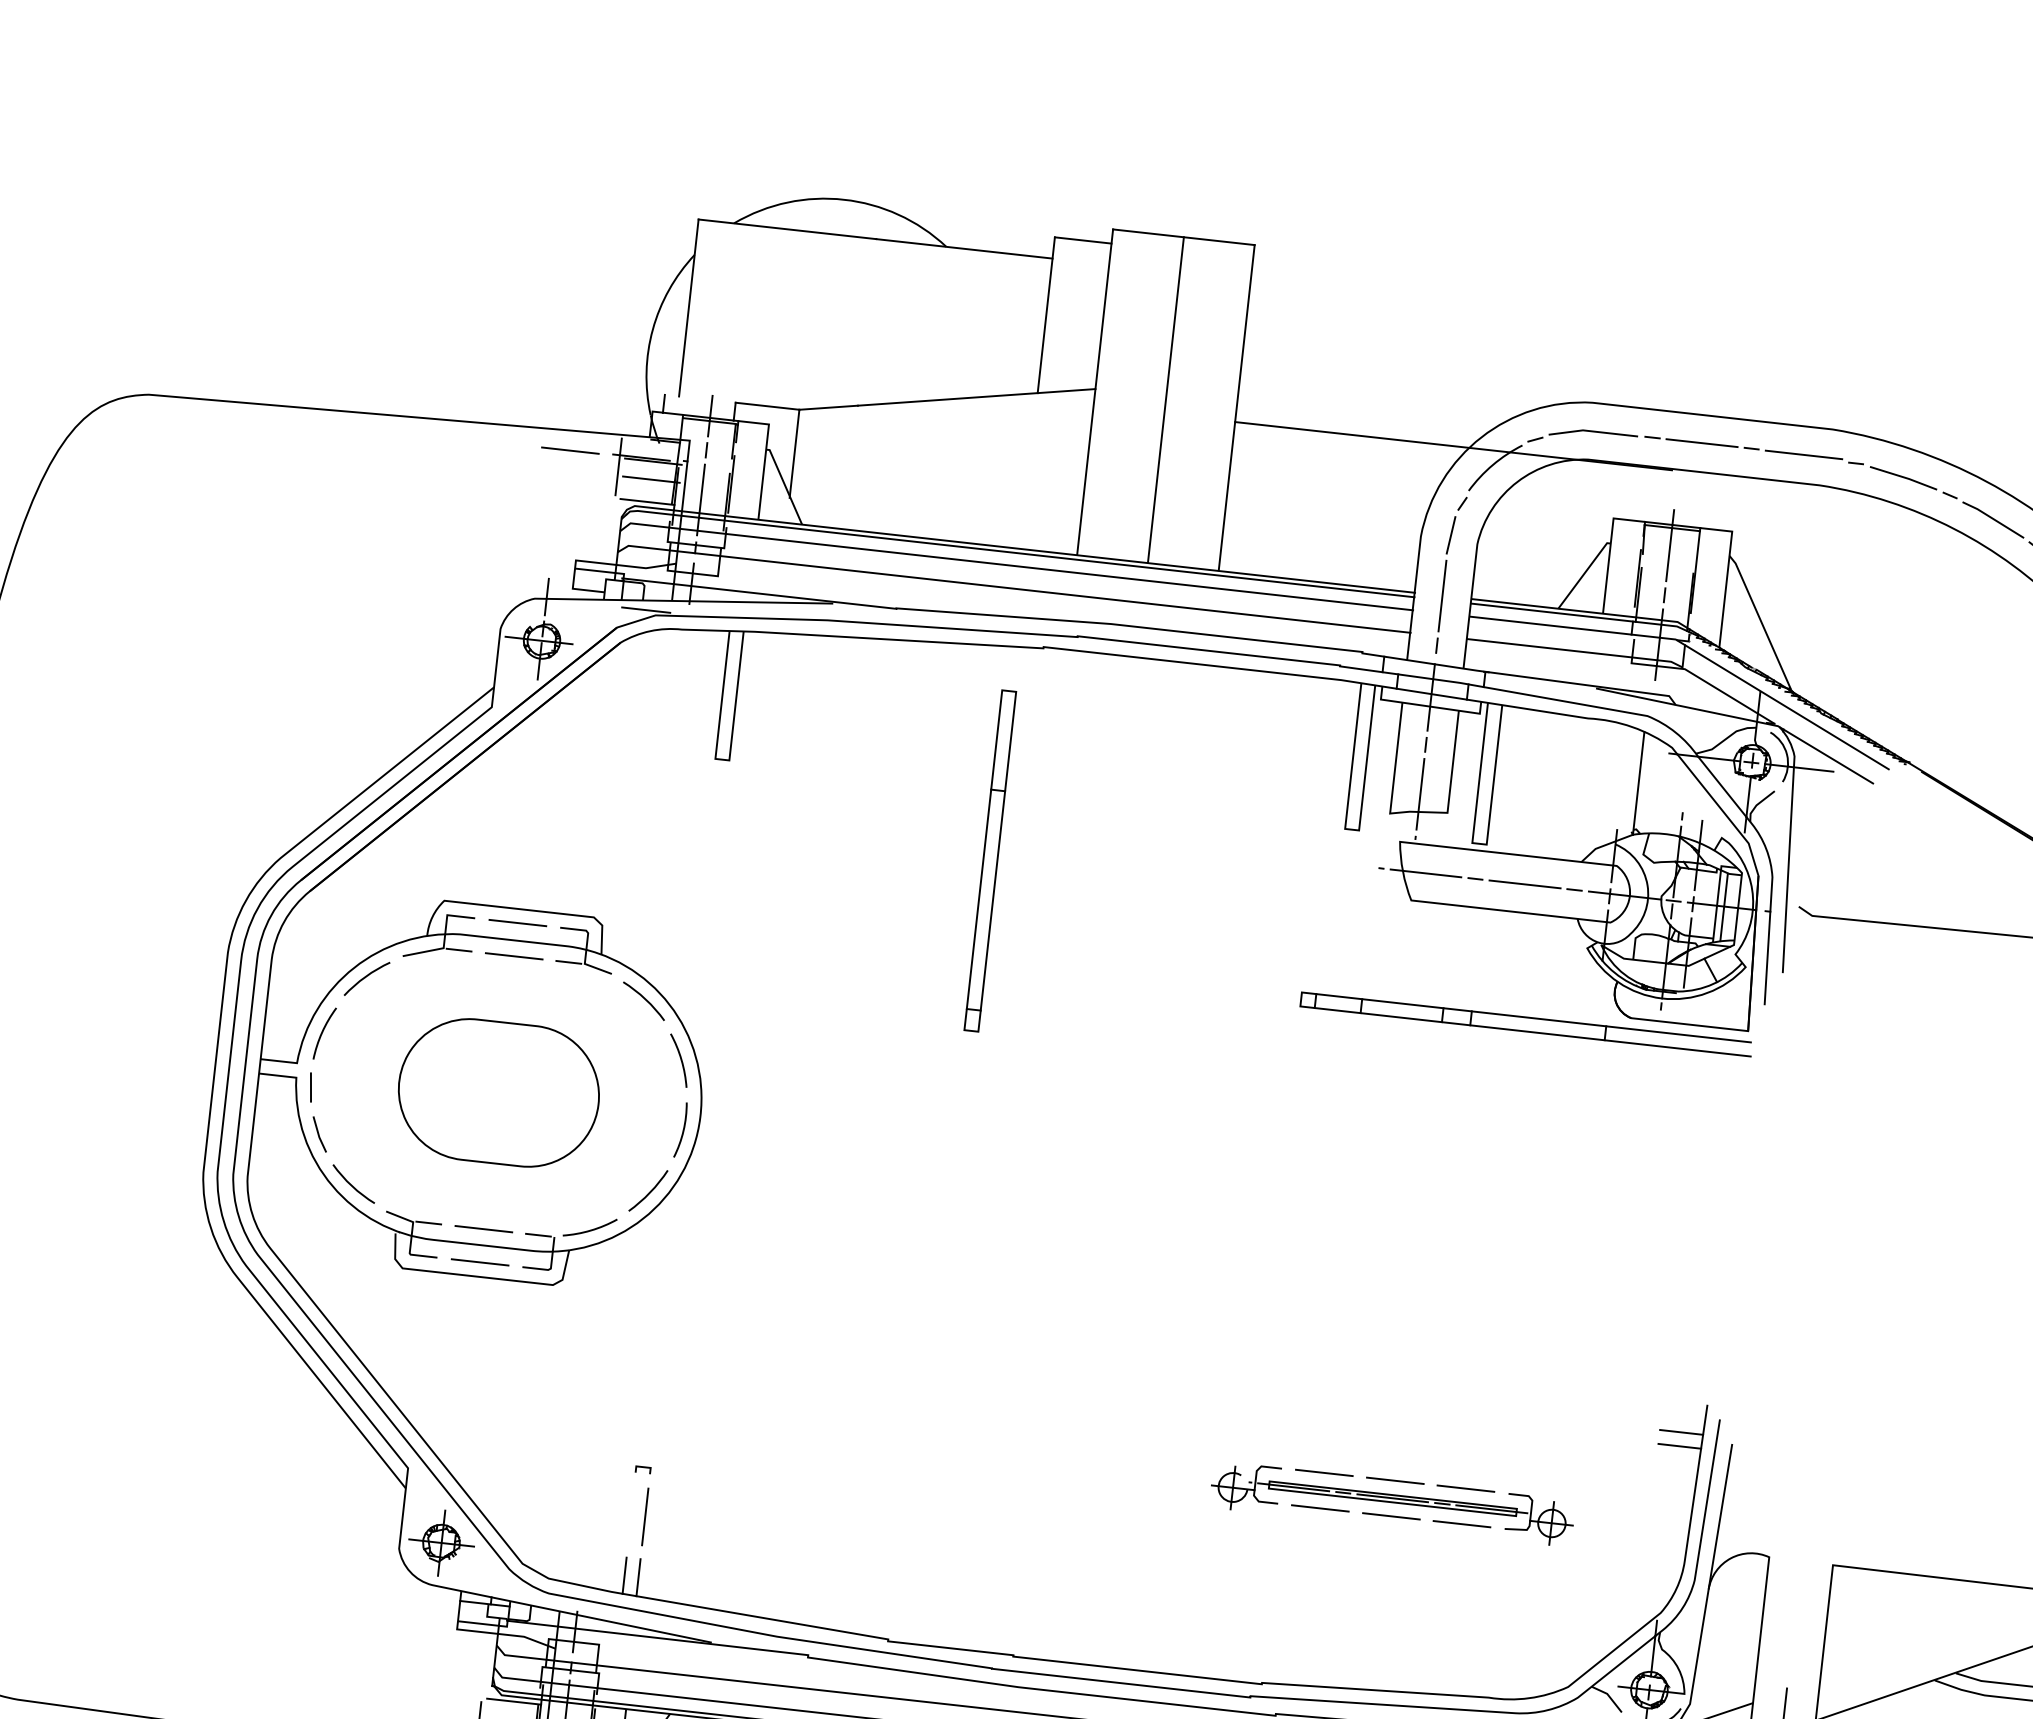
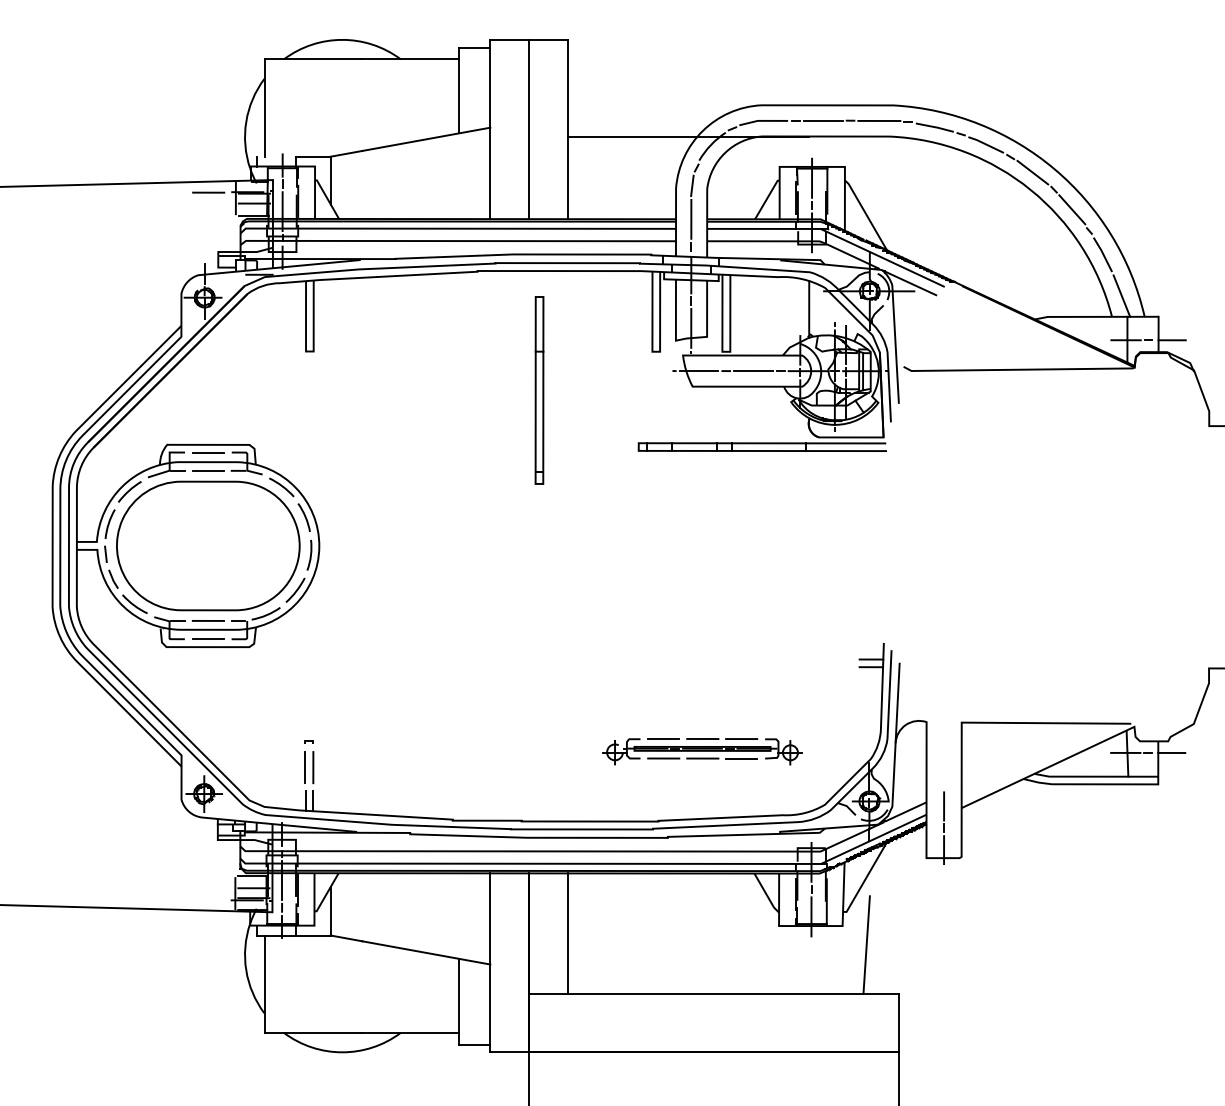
part: (990, 861) -> (539, 390), moved
part: (499, 1092) -> (208, 545), size x1.67
part: (1392, 1503) -> (702, 751), moved
line: (631, 1515) -> (305, 767), added

